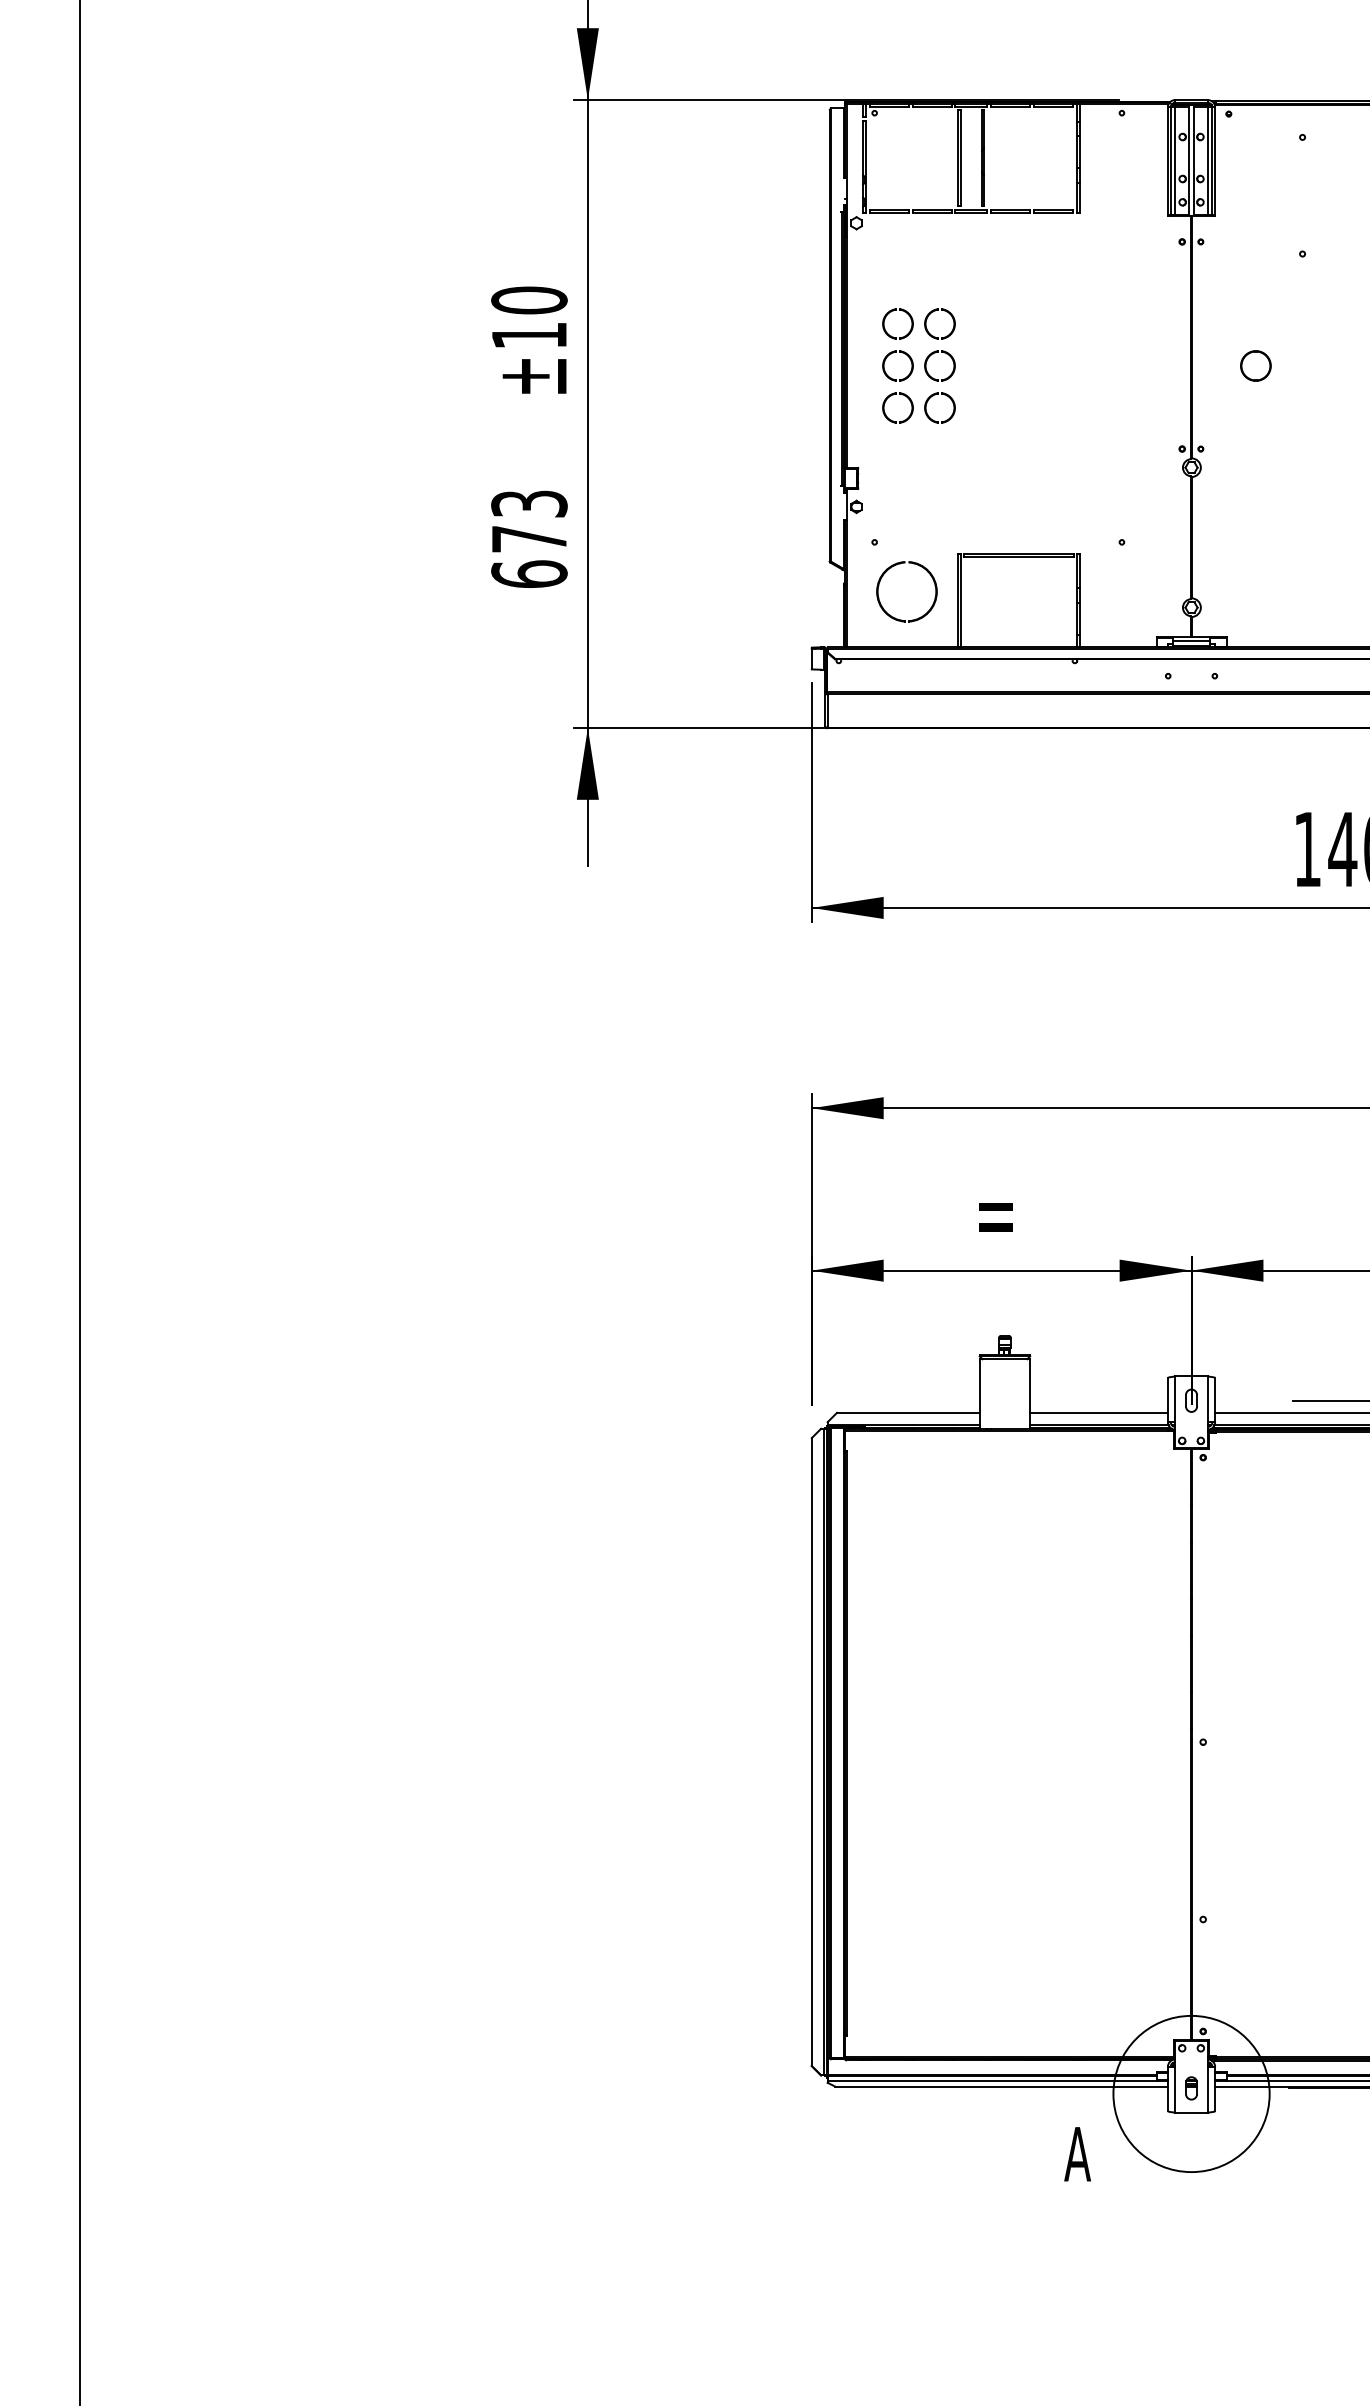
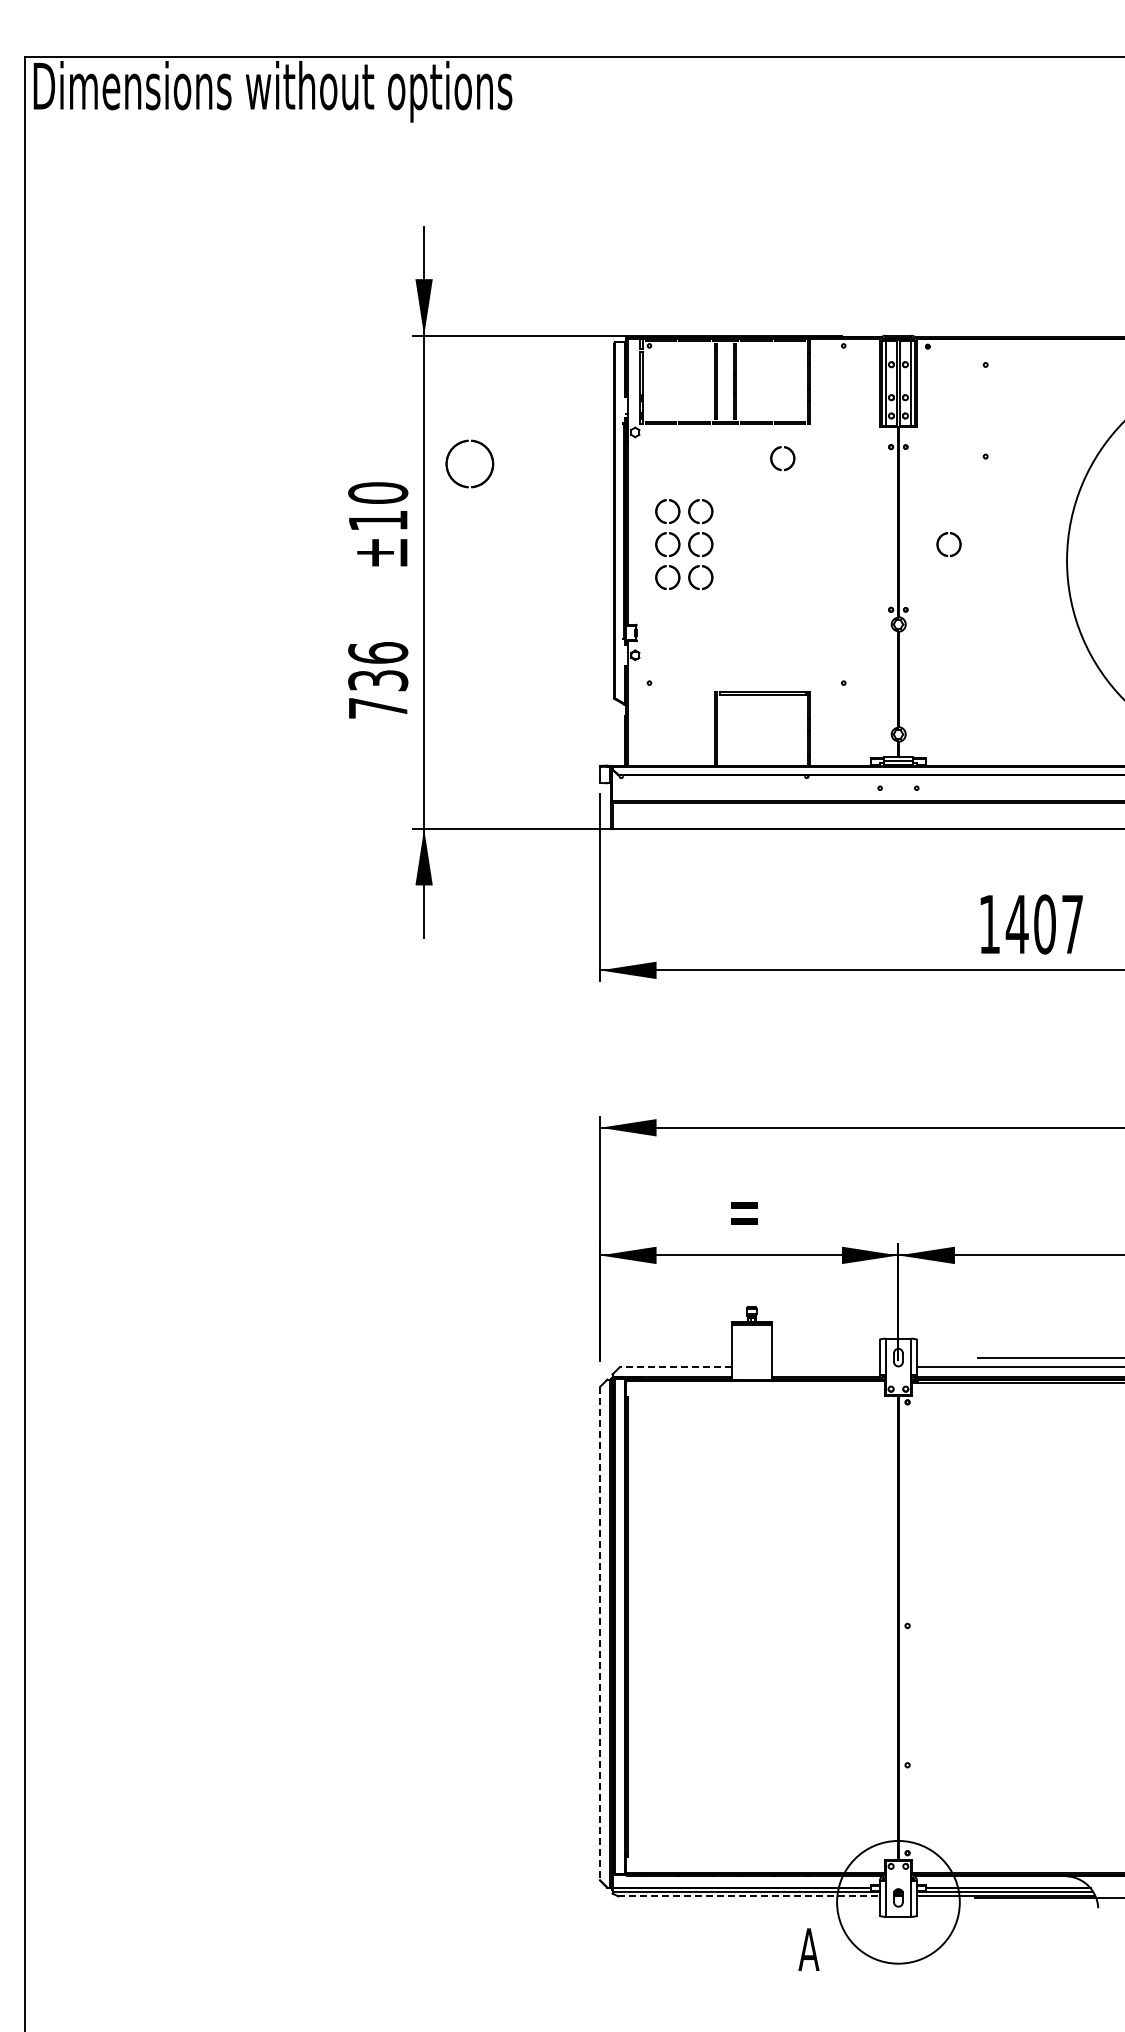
part: (1038, 244) -> (778, 449), added
text: (529, 538) -> (378, 680), 673 -> 736
part: (897, 565) -> (462, 443), moved
line: (907, 1413) -> (675, 1367), solid -> dashed
line: (1098, 1413) -> (825, 1367), removed
line: (812, 1751) -> (600, 1633), solid -> dashed
line: (1001, 2086) -> (749, 1896), solid -> dashed

